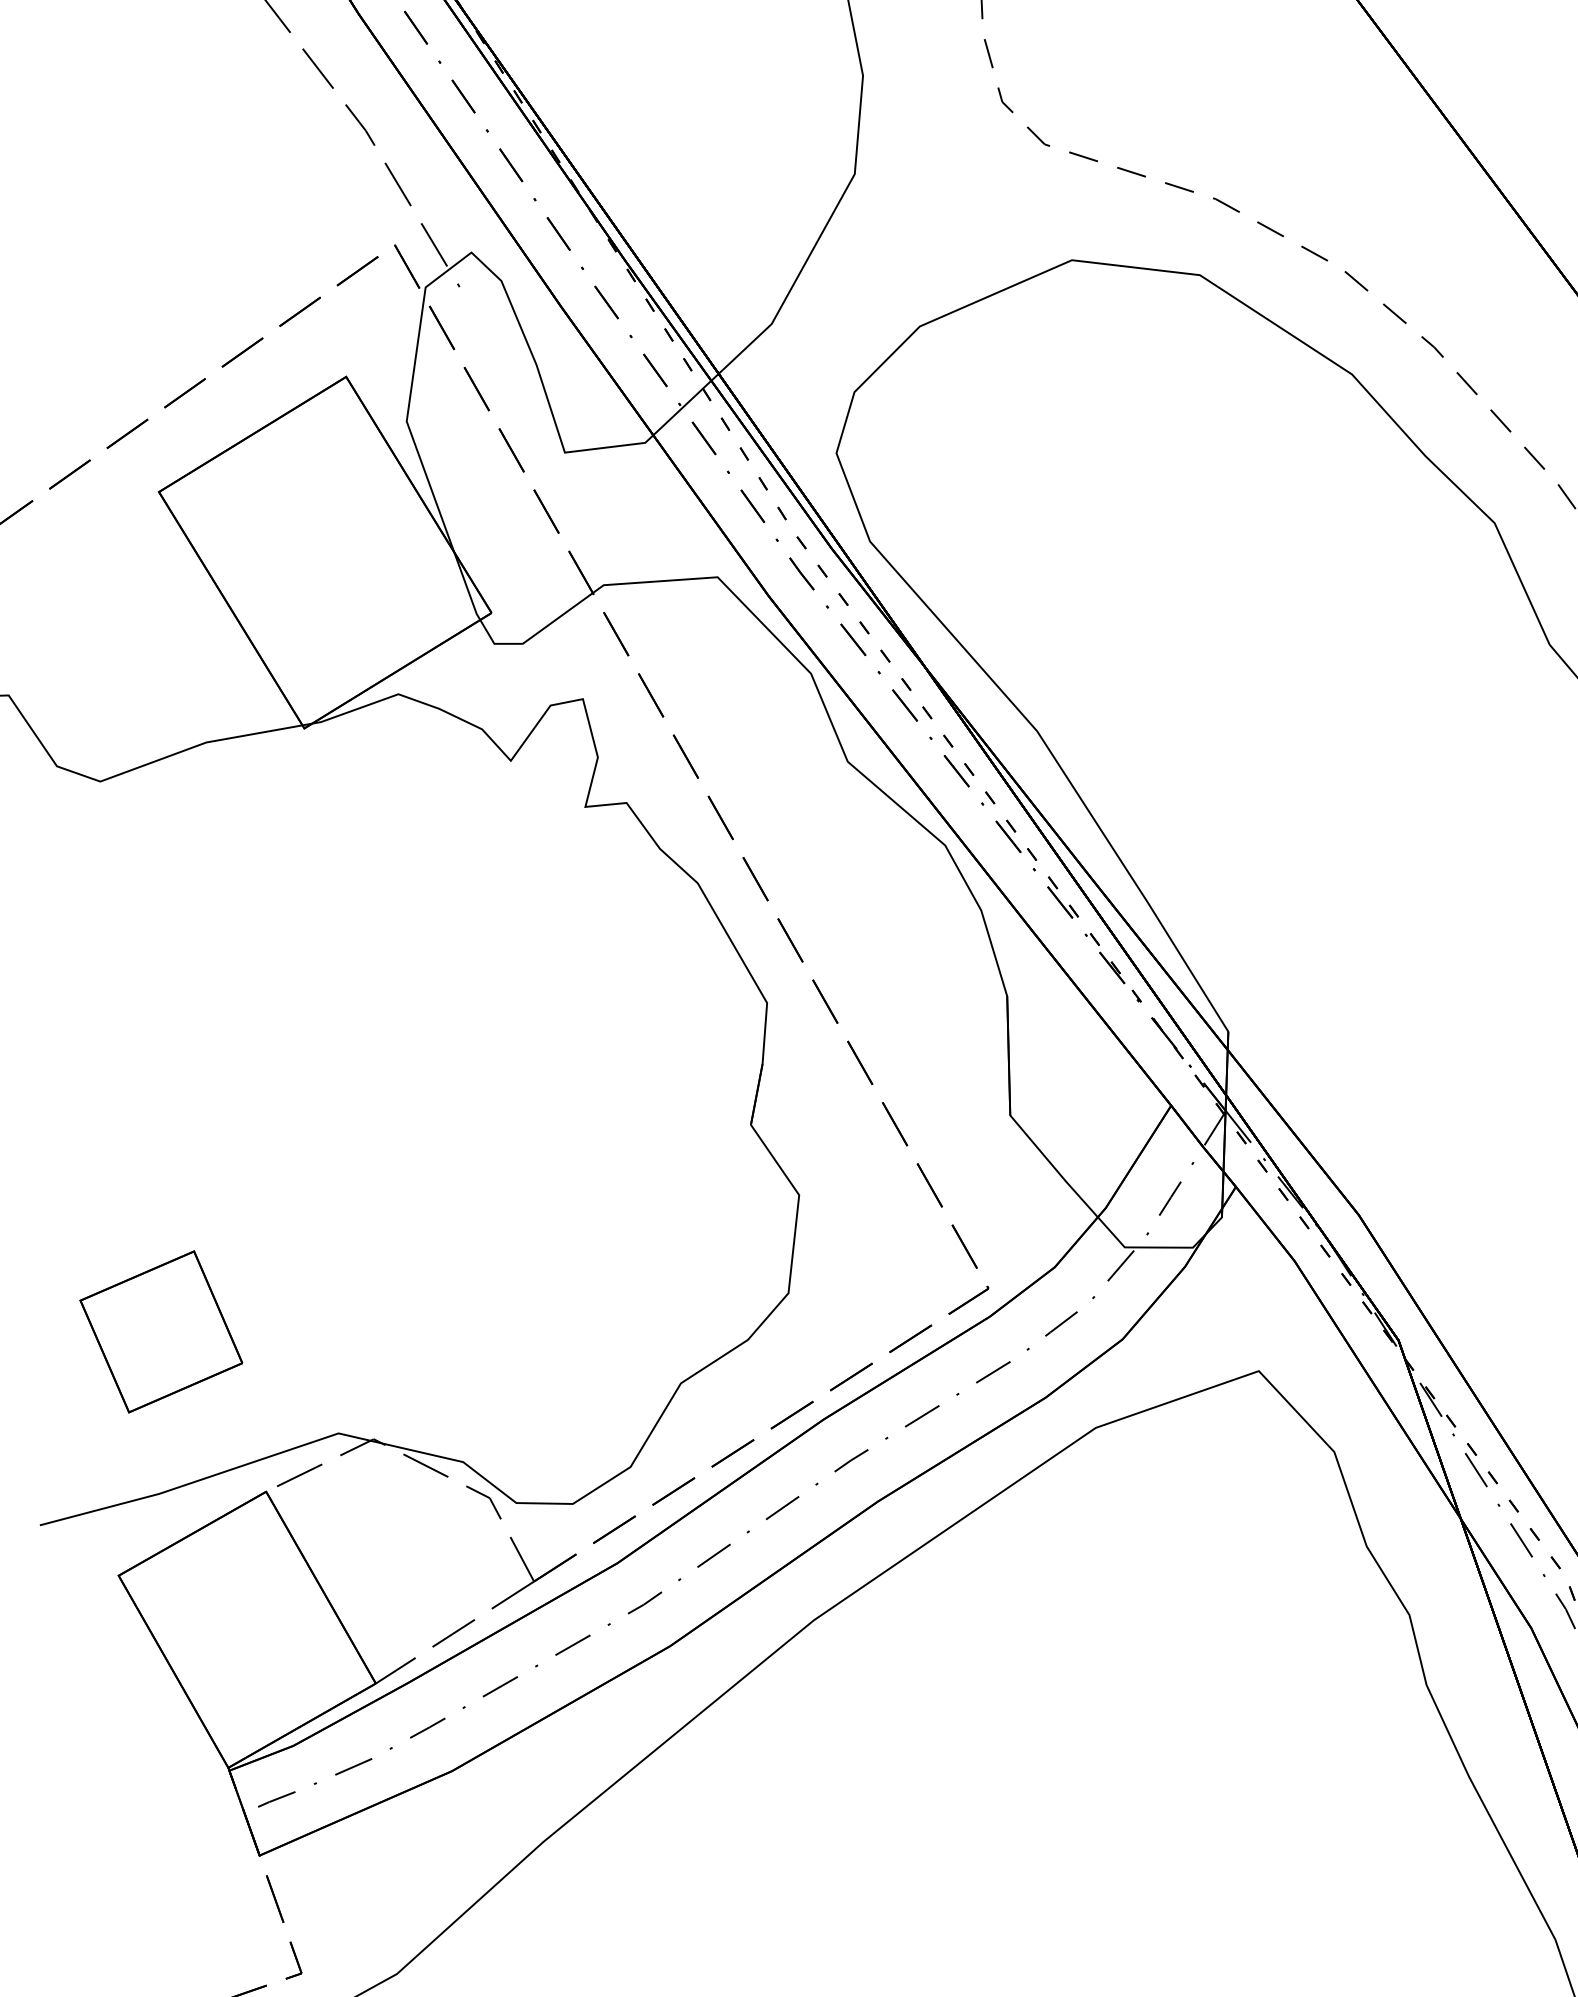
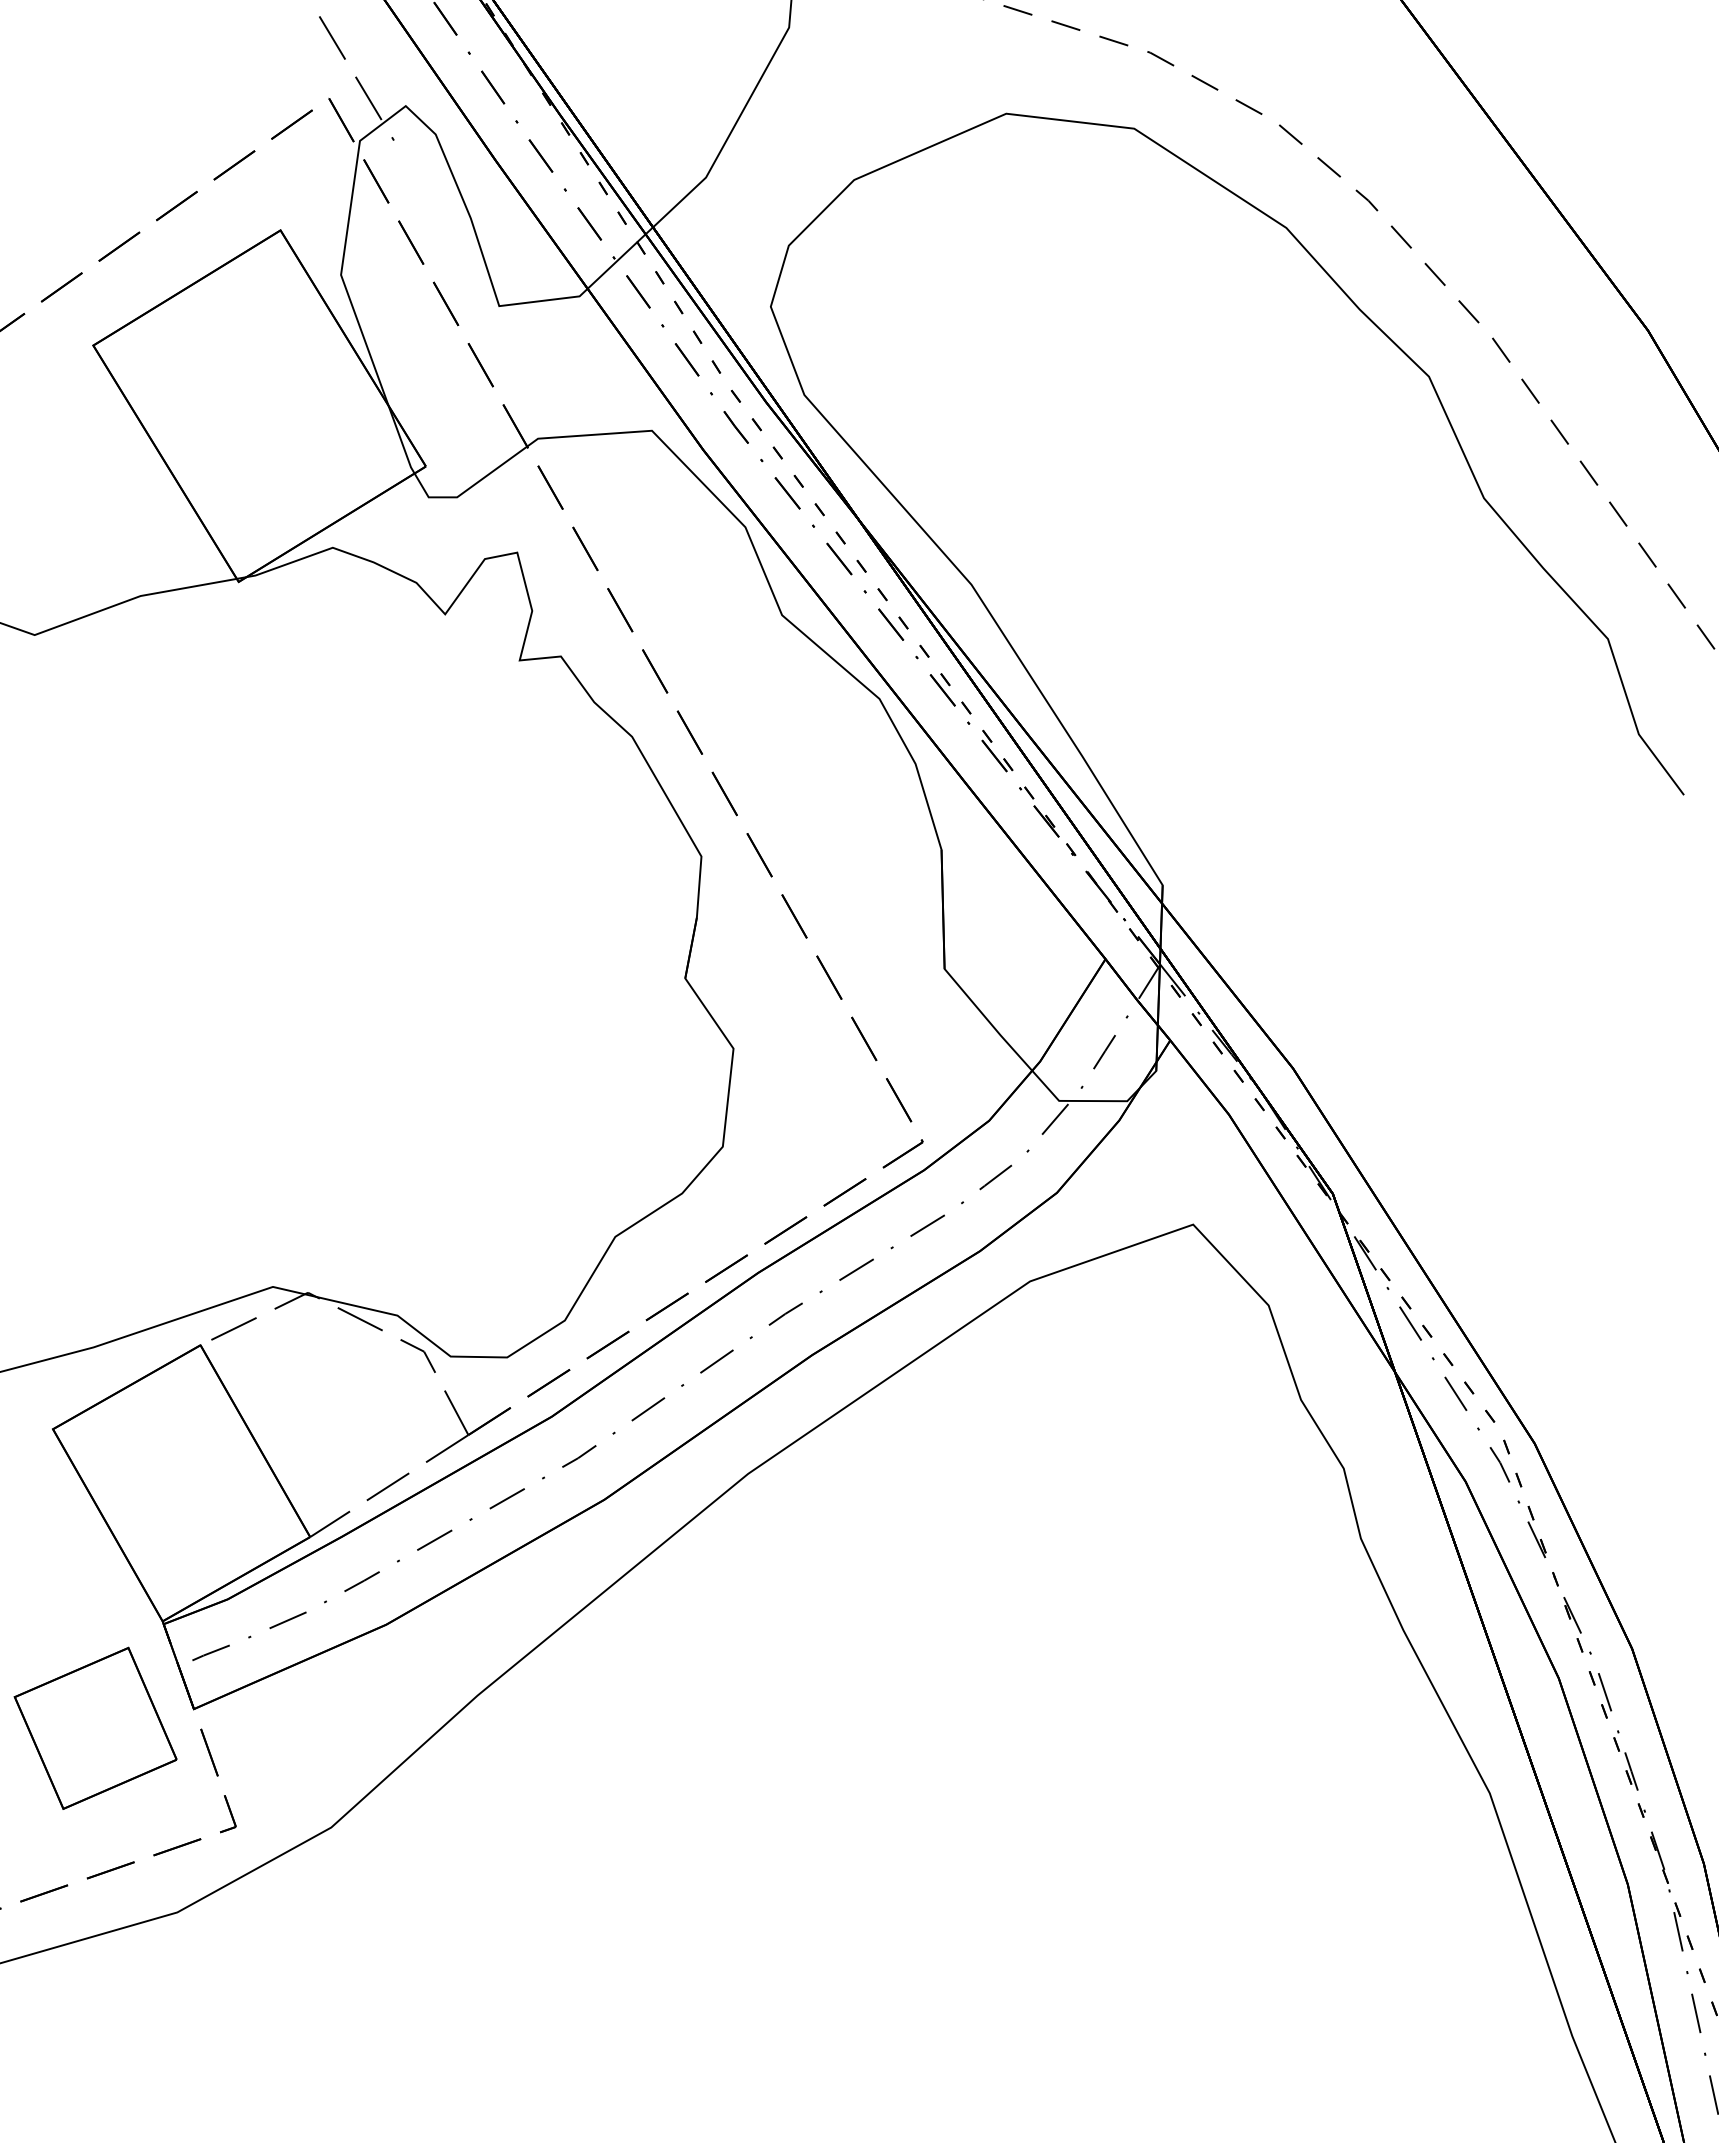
part: (161, 1330) -> (95, 1727), moved

